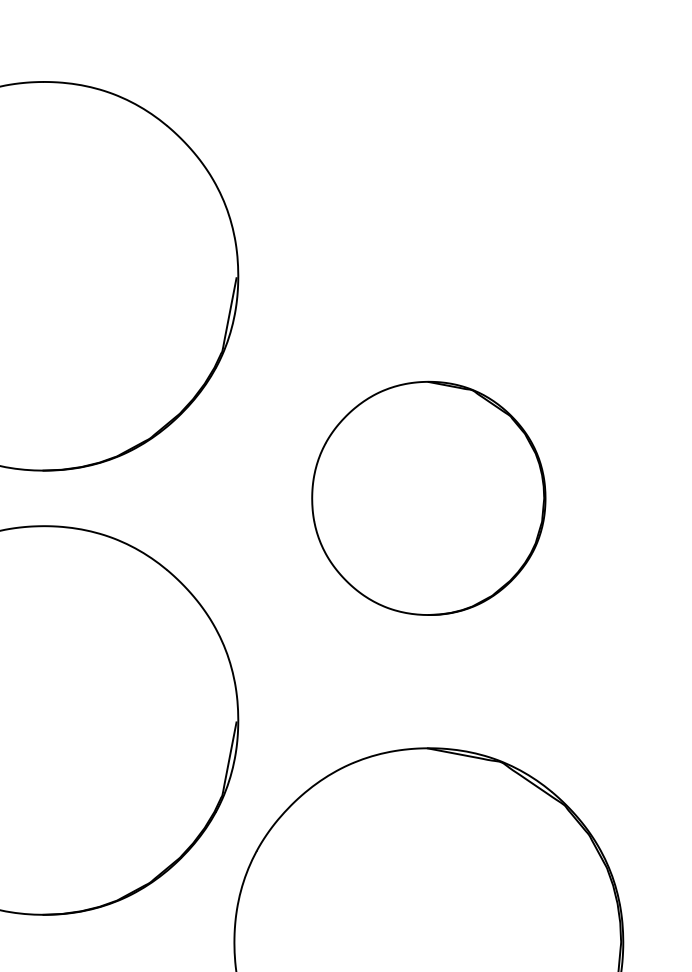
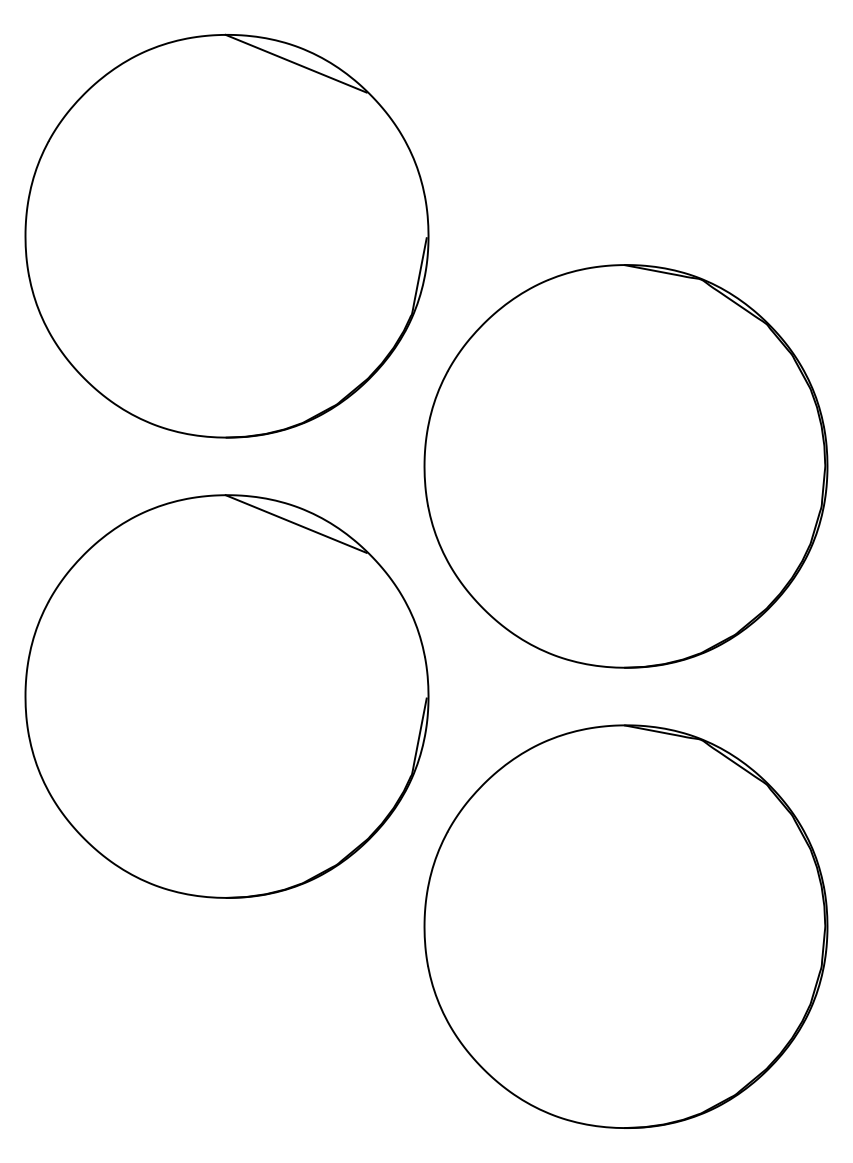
line: (109, 109) -> (295, 63), added
part: (428, 498) -> (625, 466), size x1.67
line: (109, 553) -> (295, 523), added

